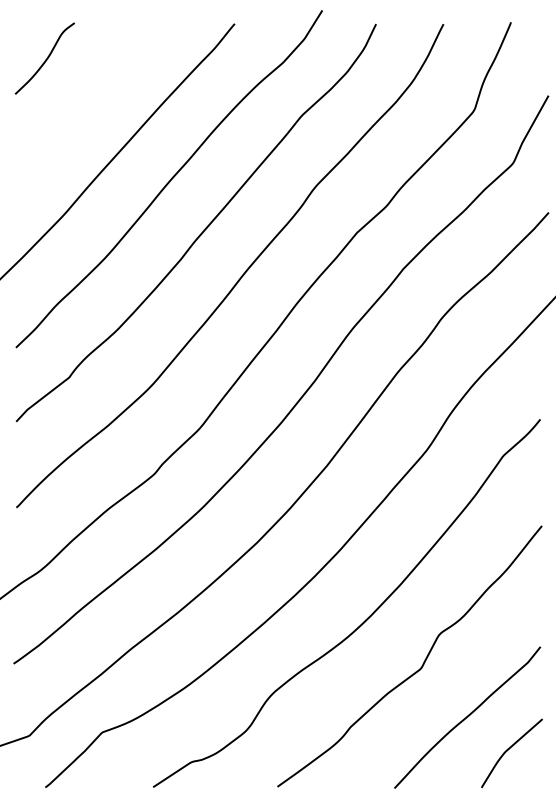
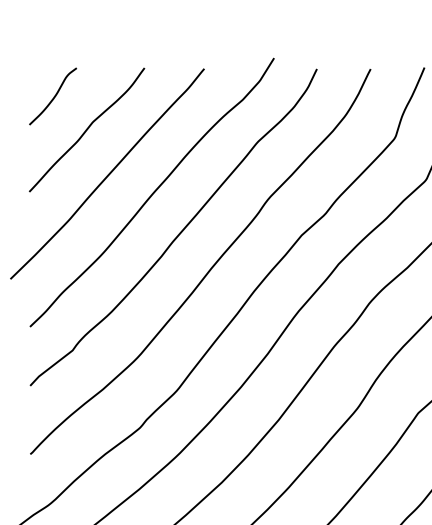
curve: (87, 100) -> (87, 129), added

